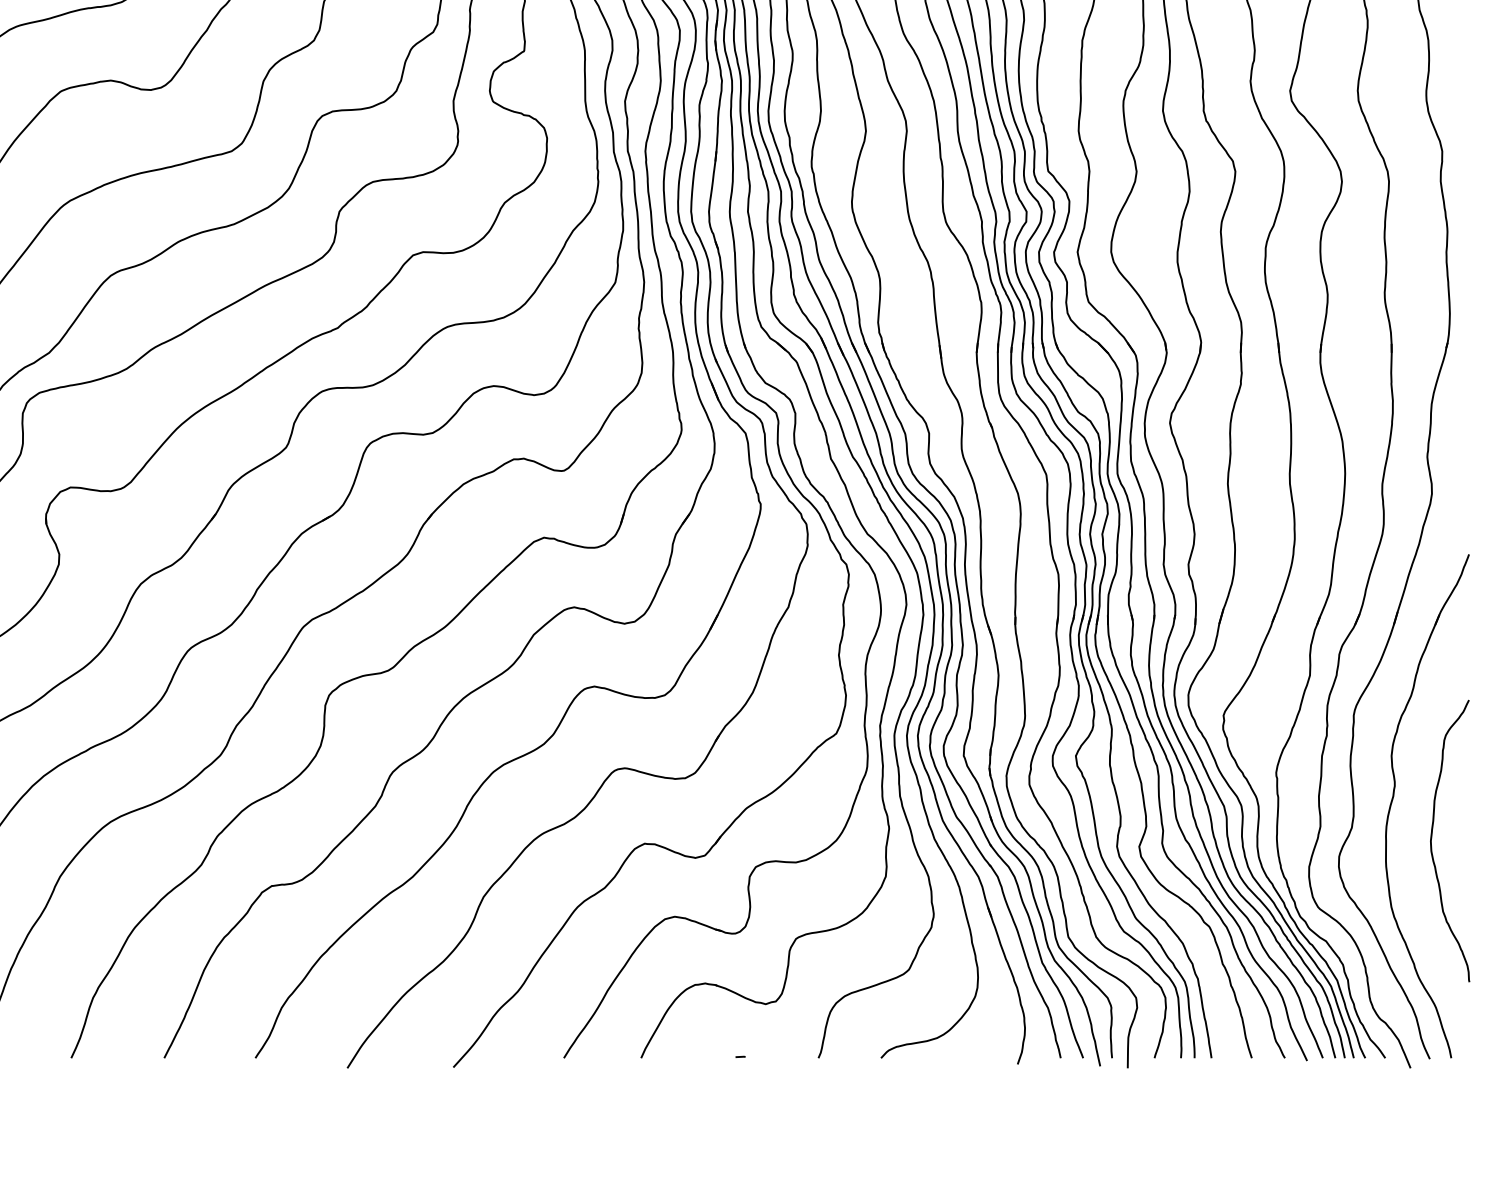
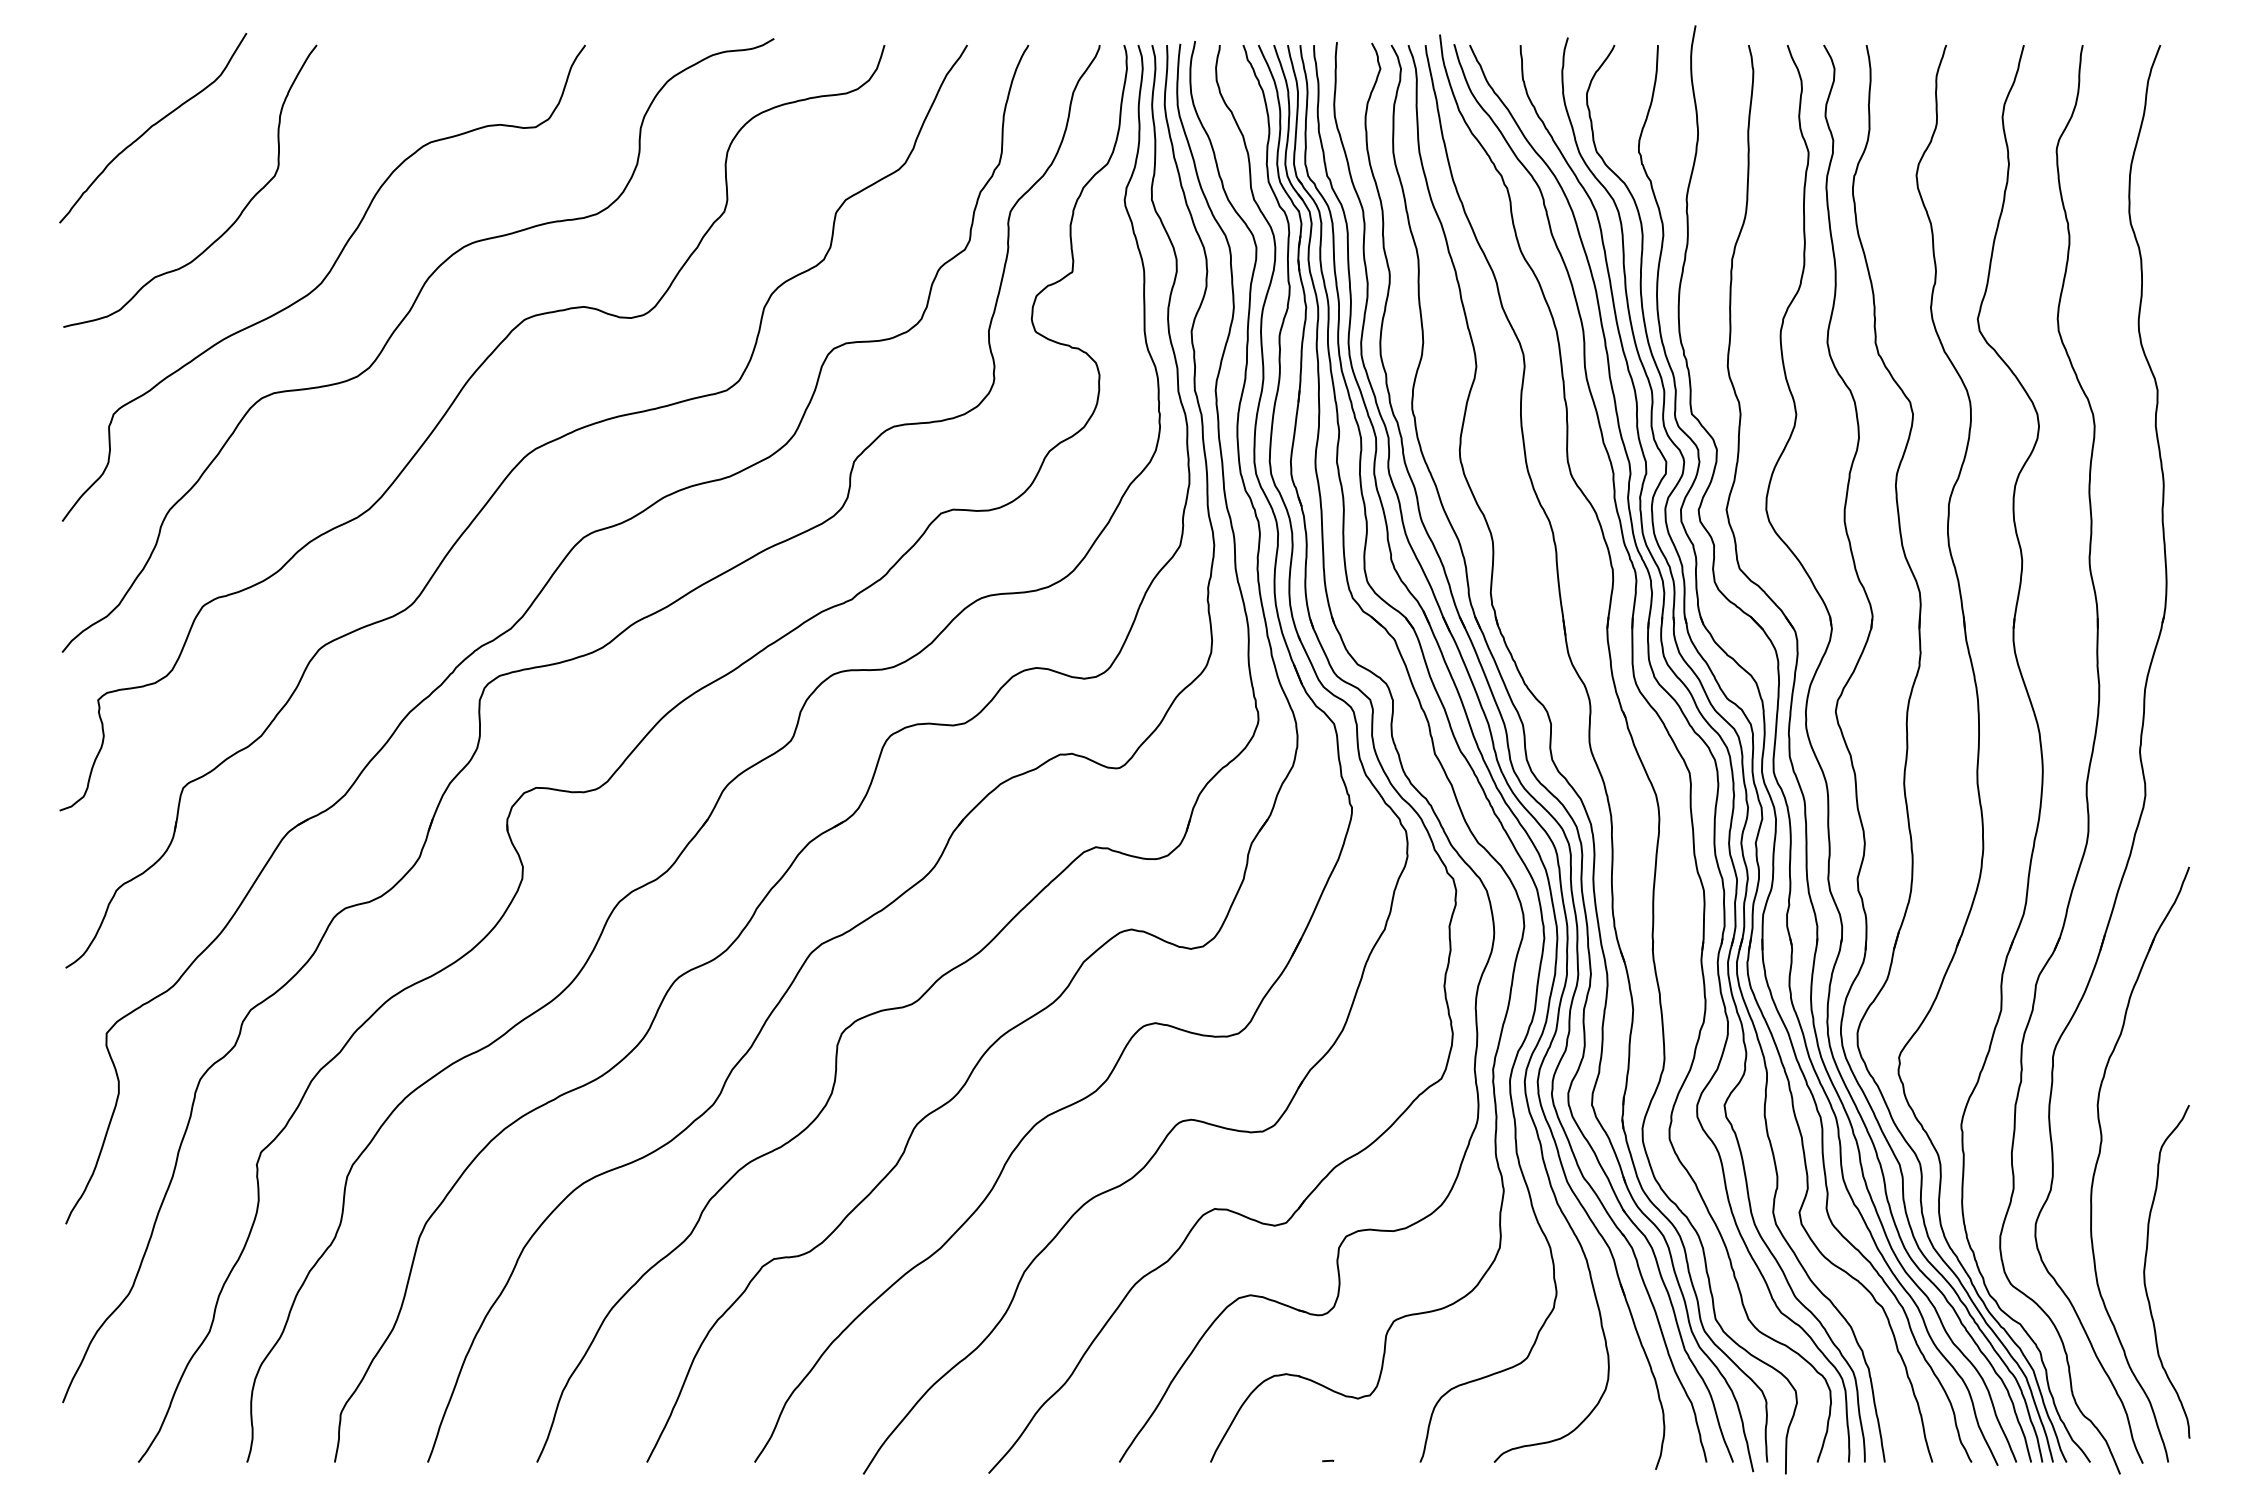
curve: (1432, 840) -> (2145, 1271), moved

